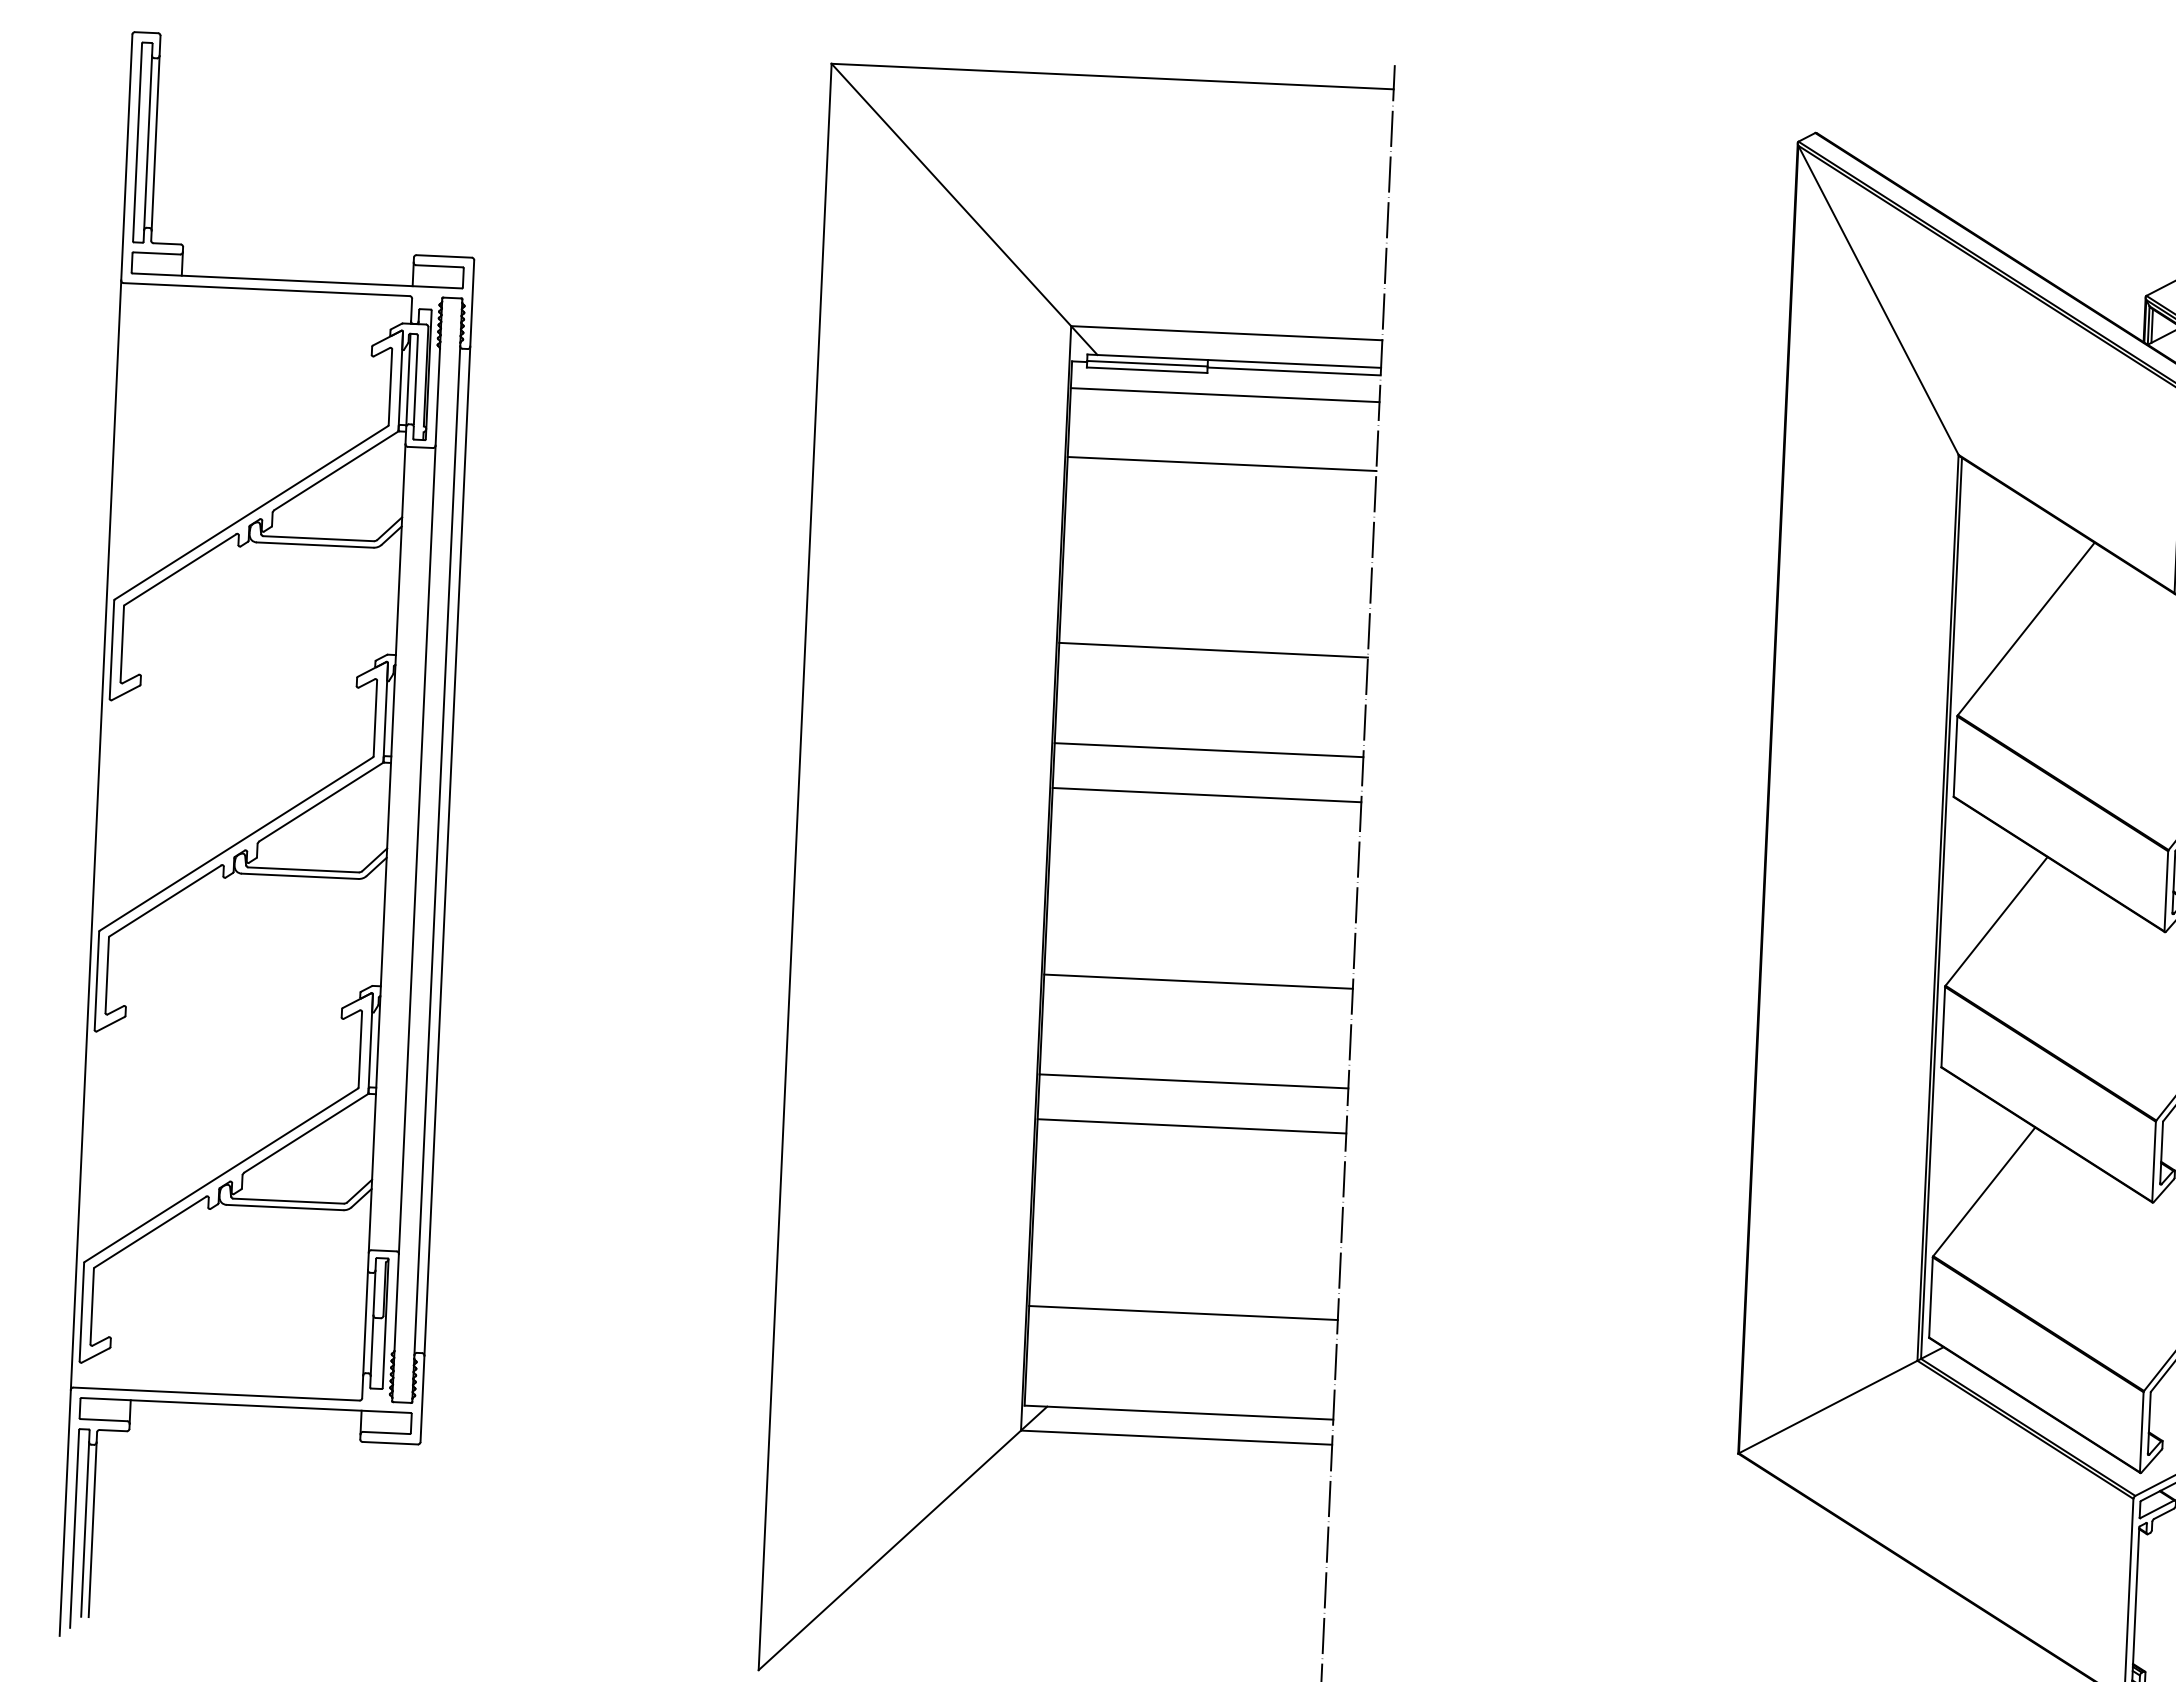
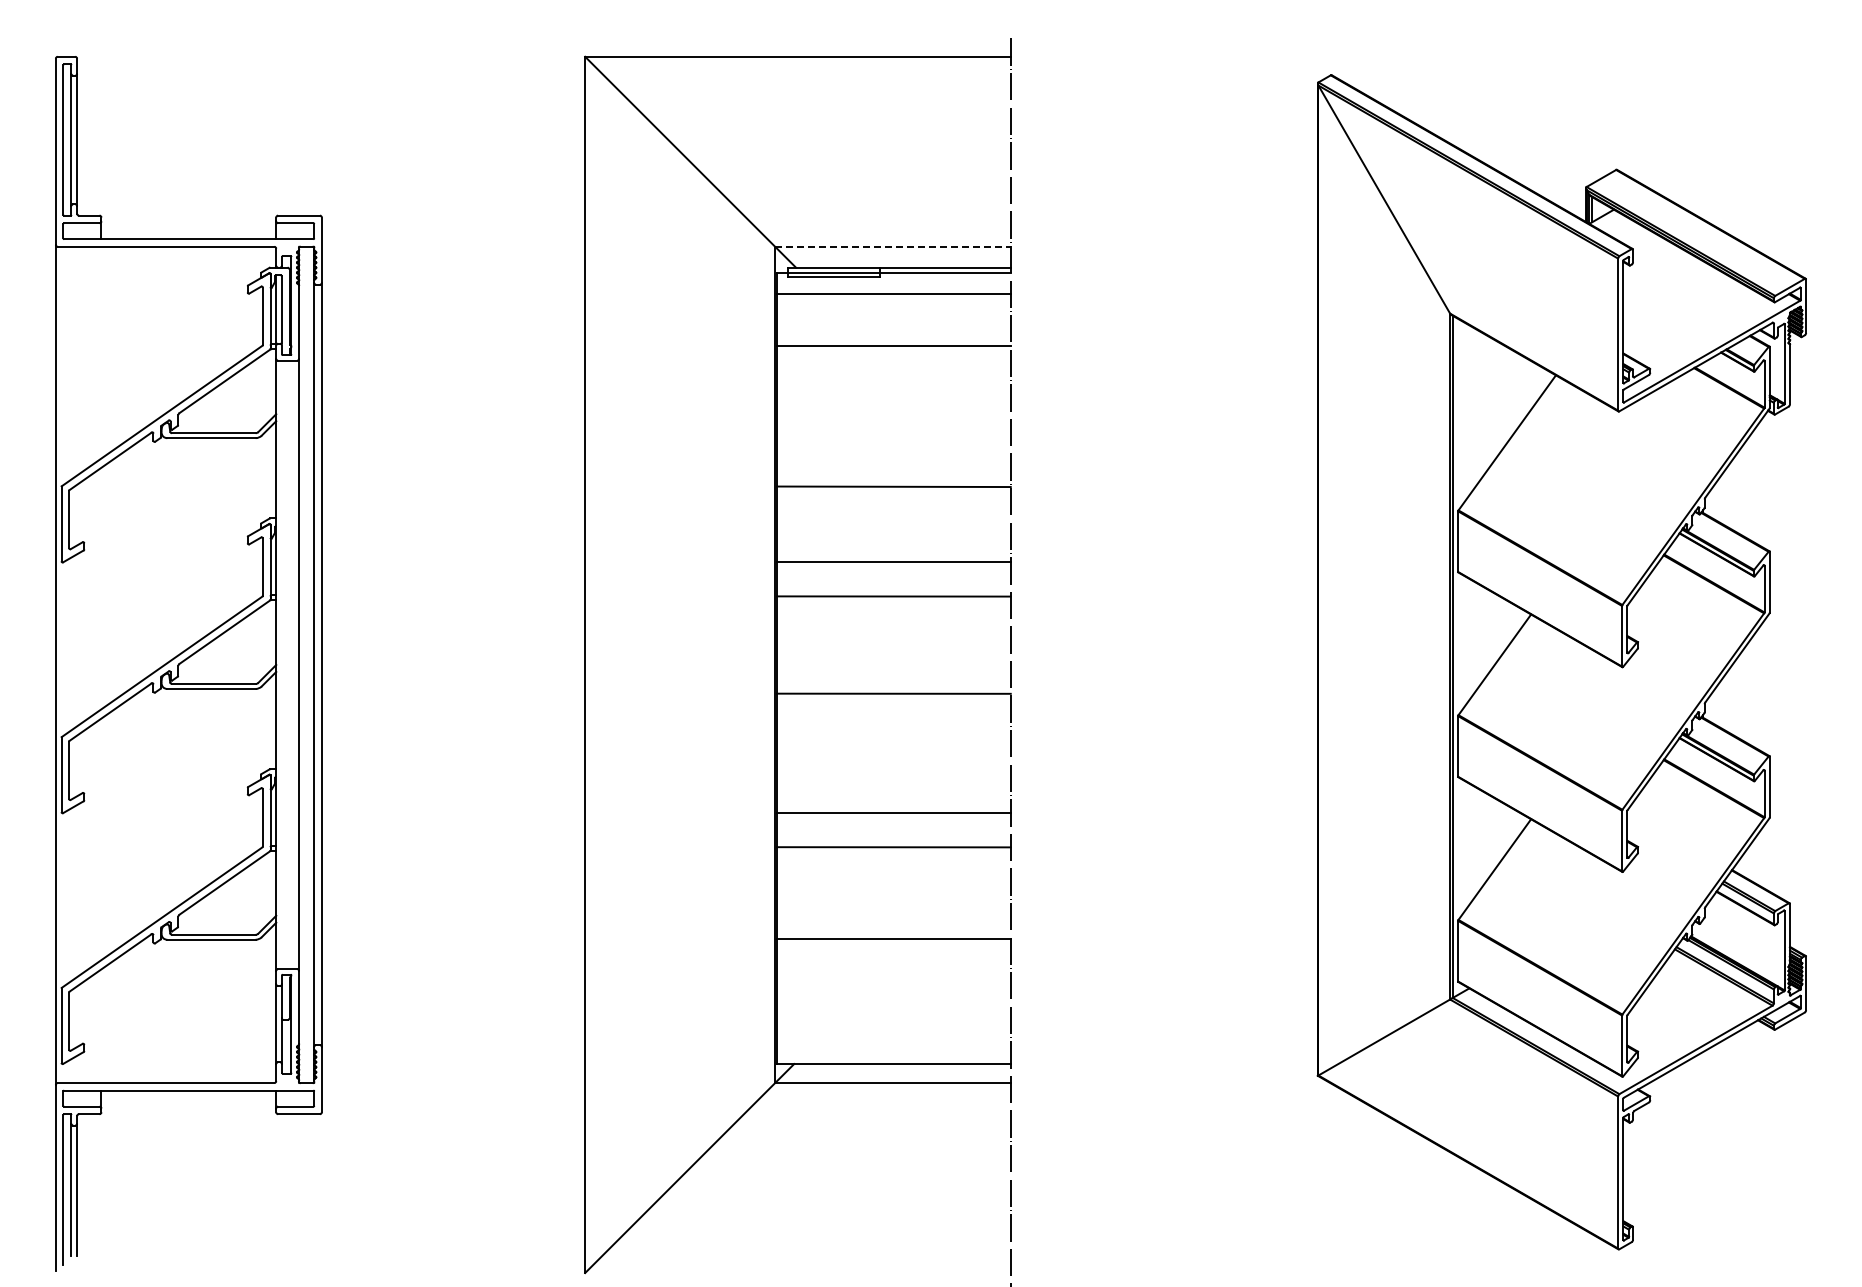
line: (1226, 332) -> (892, 246), solid -> dashed
line: (1198, 981) -> (893, 693), moved
line: (1182, 1312) -> (893, 938), moved

